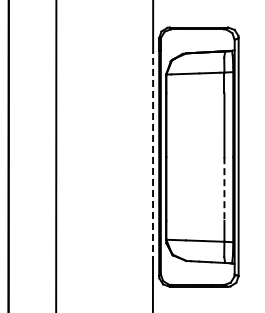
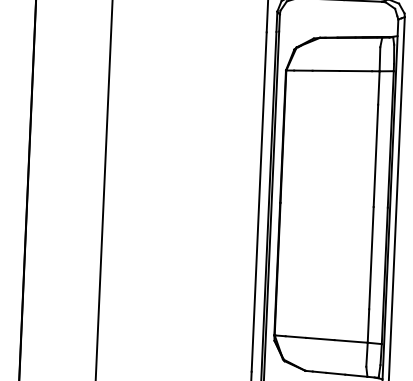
line: (153, 157) -> (259, 202), dashed -> solid
line: (224, 189) -> (371, 258), dashed -> solid

